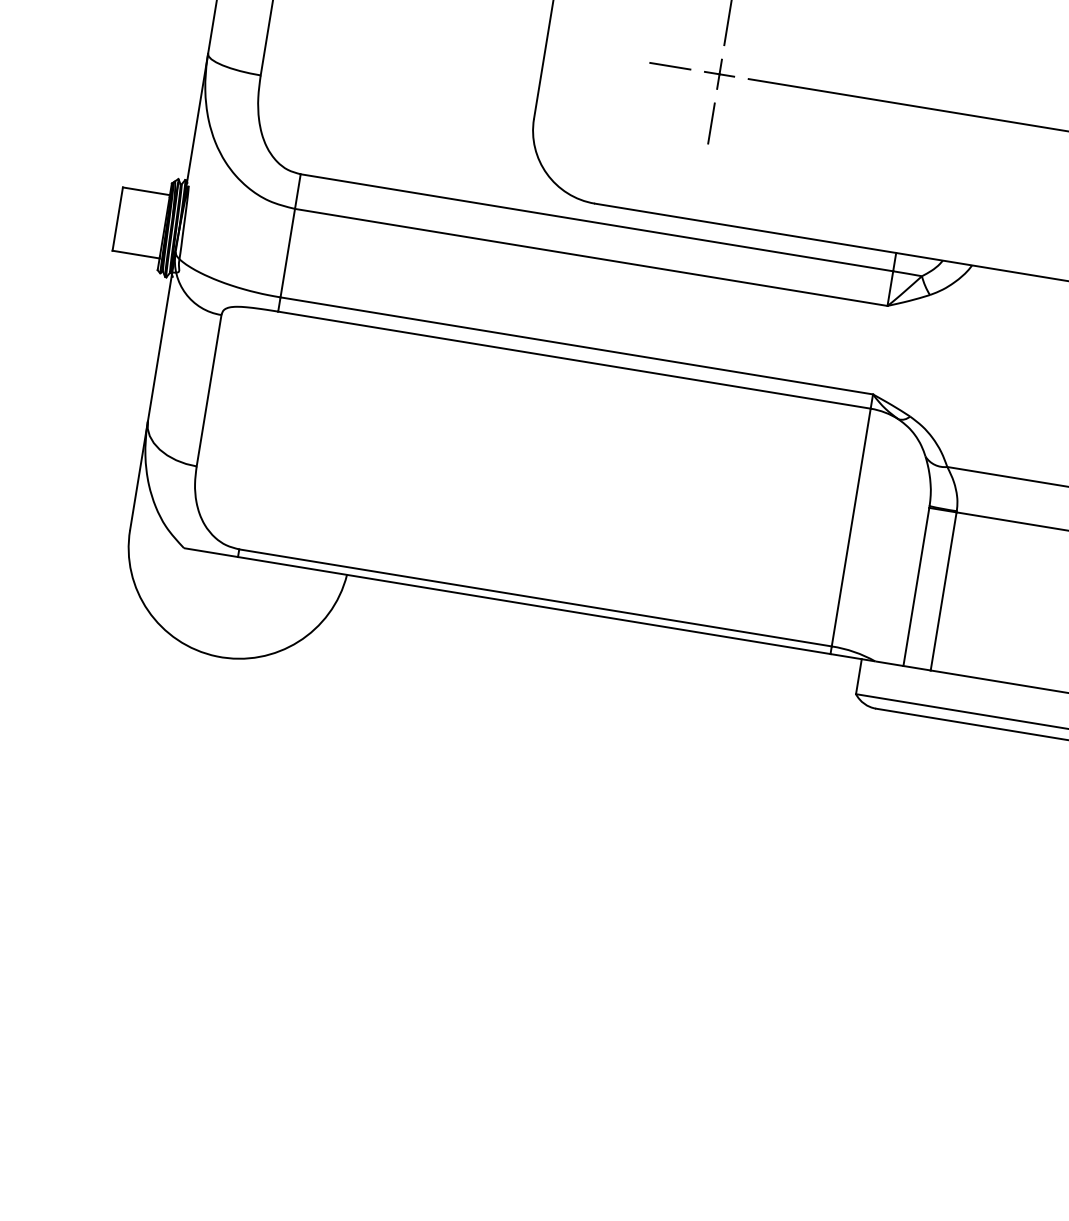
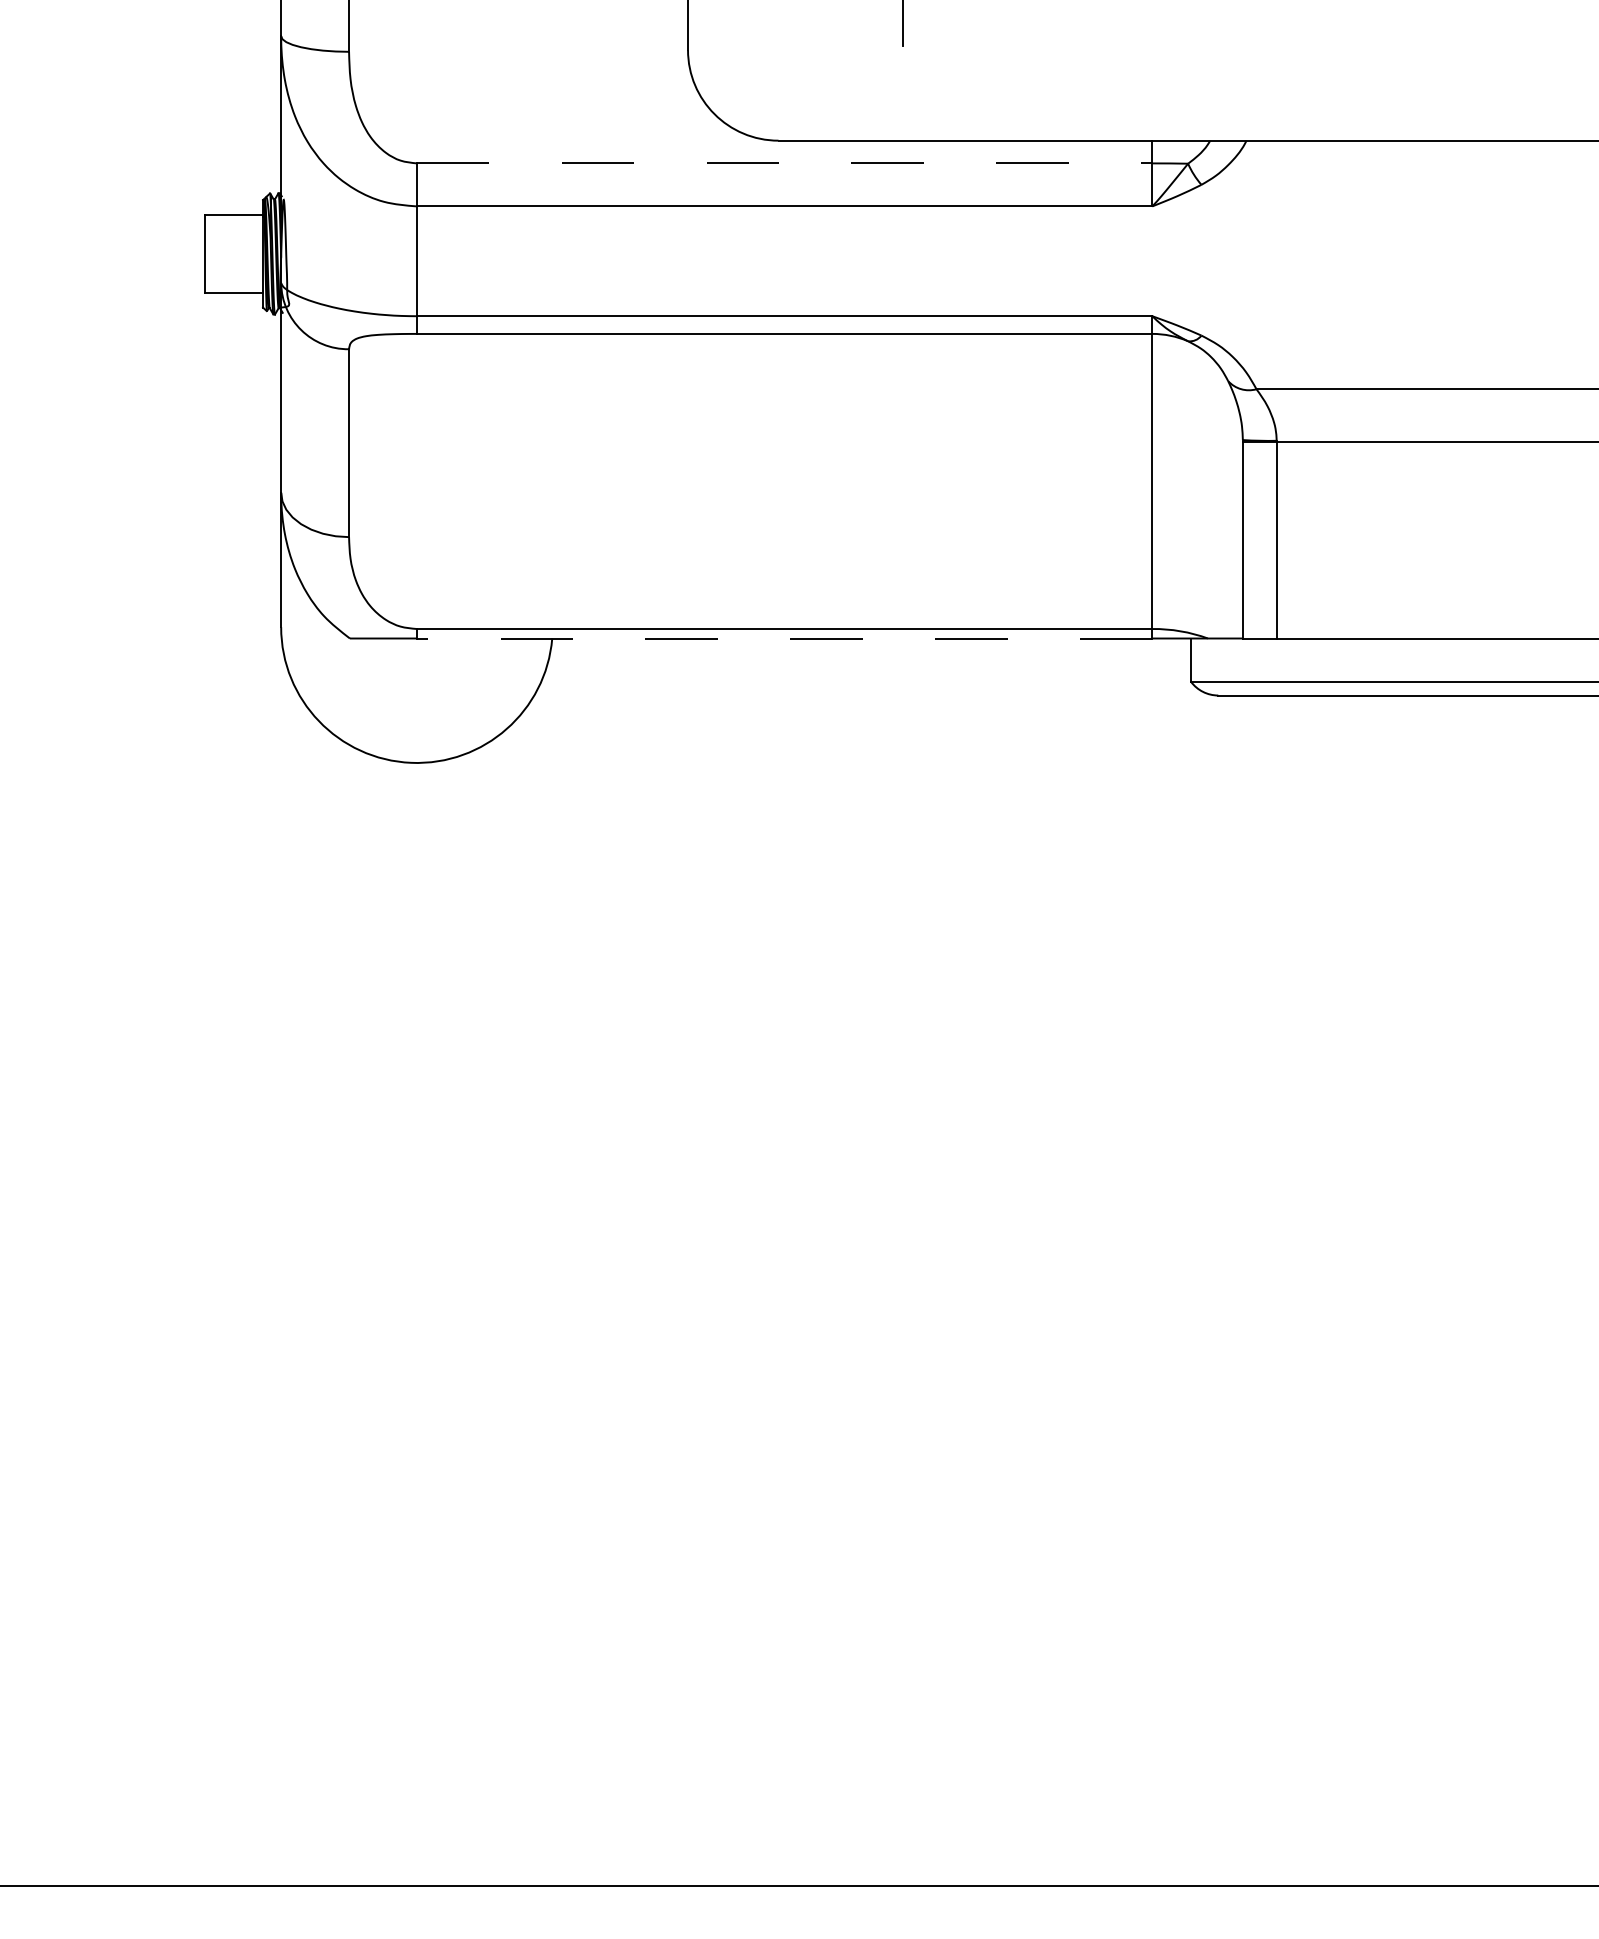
line: (596, 222) -> (784, 163), solid -> dashed
line: (534, 605) -> (784, 638), solid -> dashed

